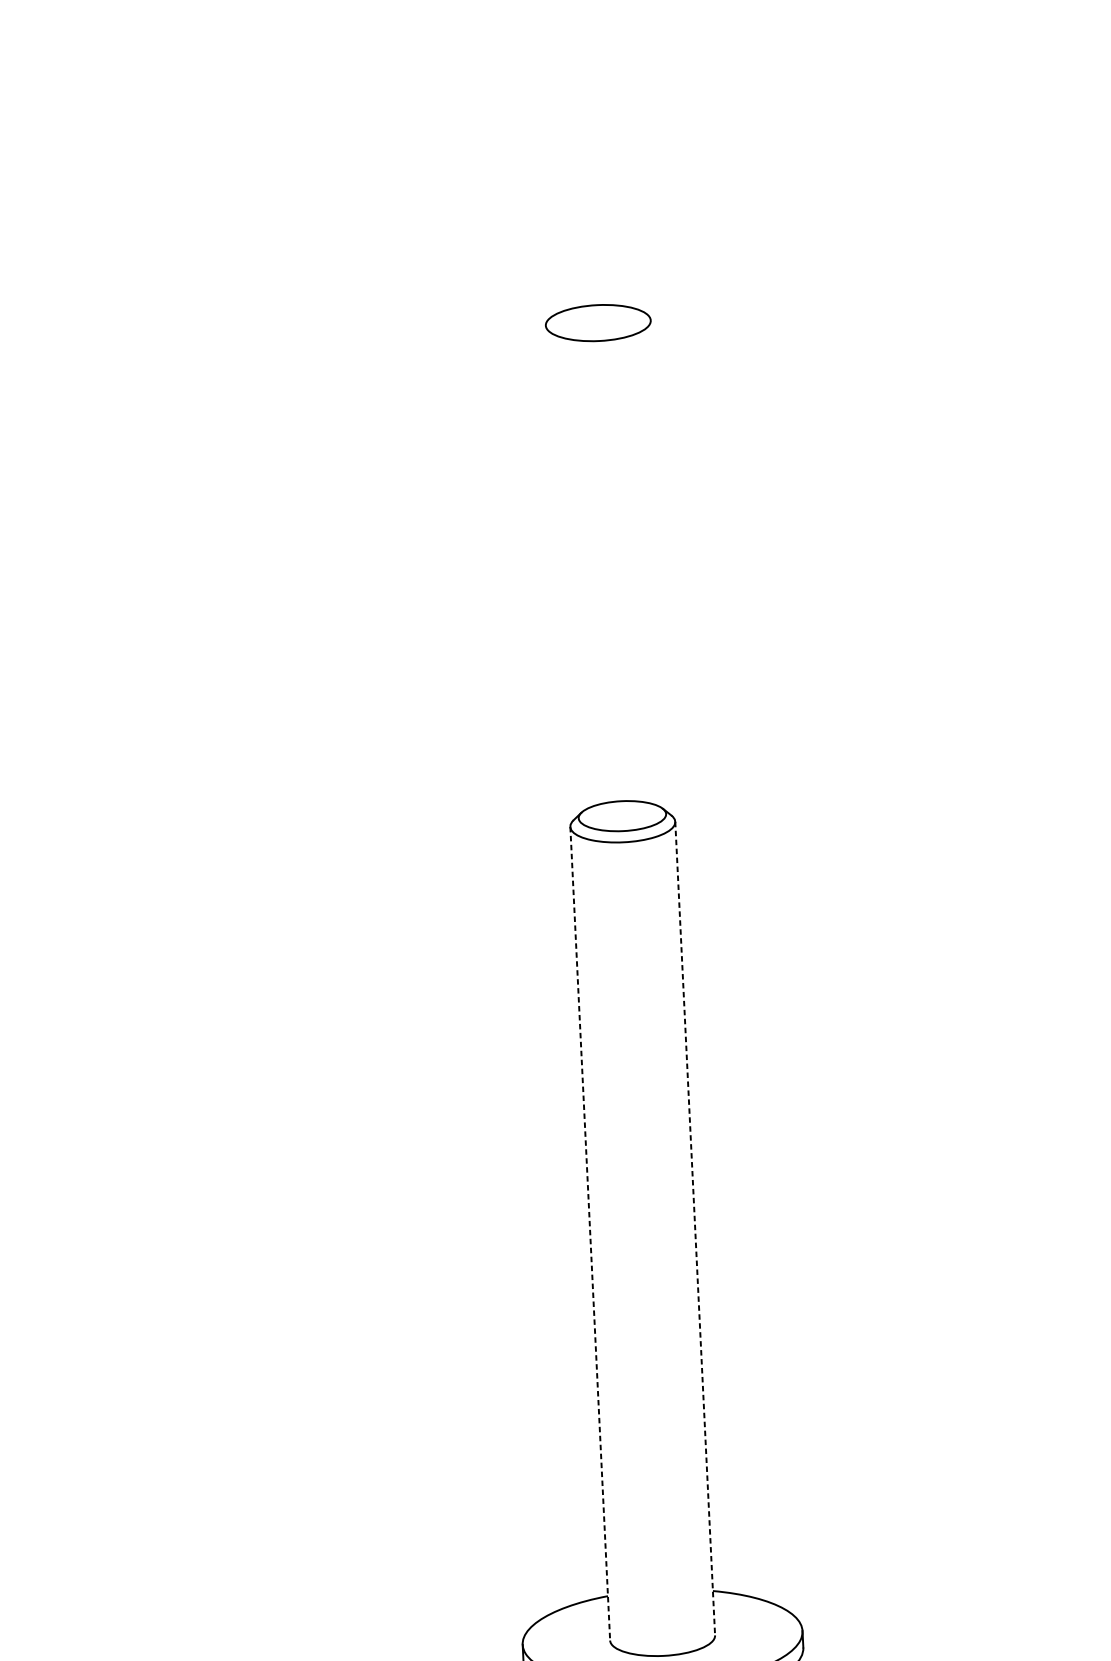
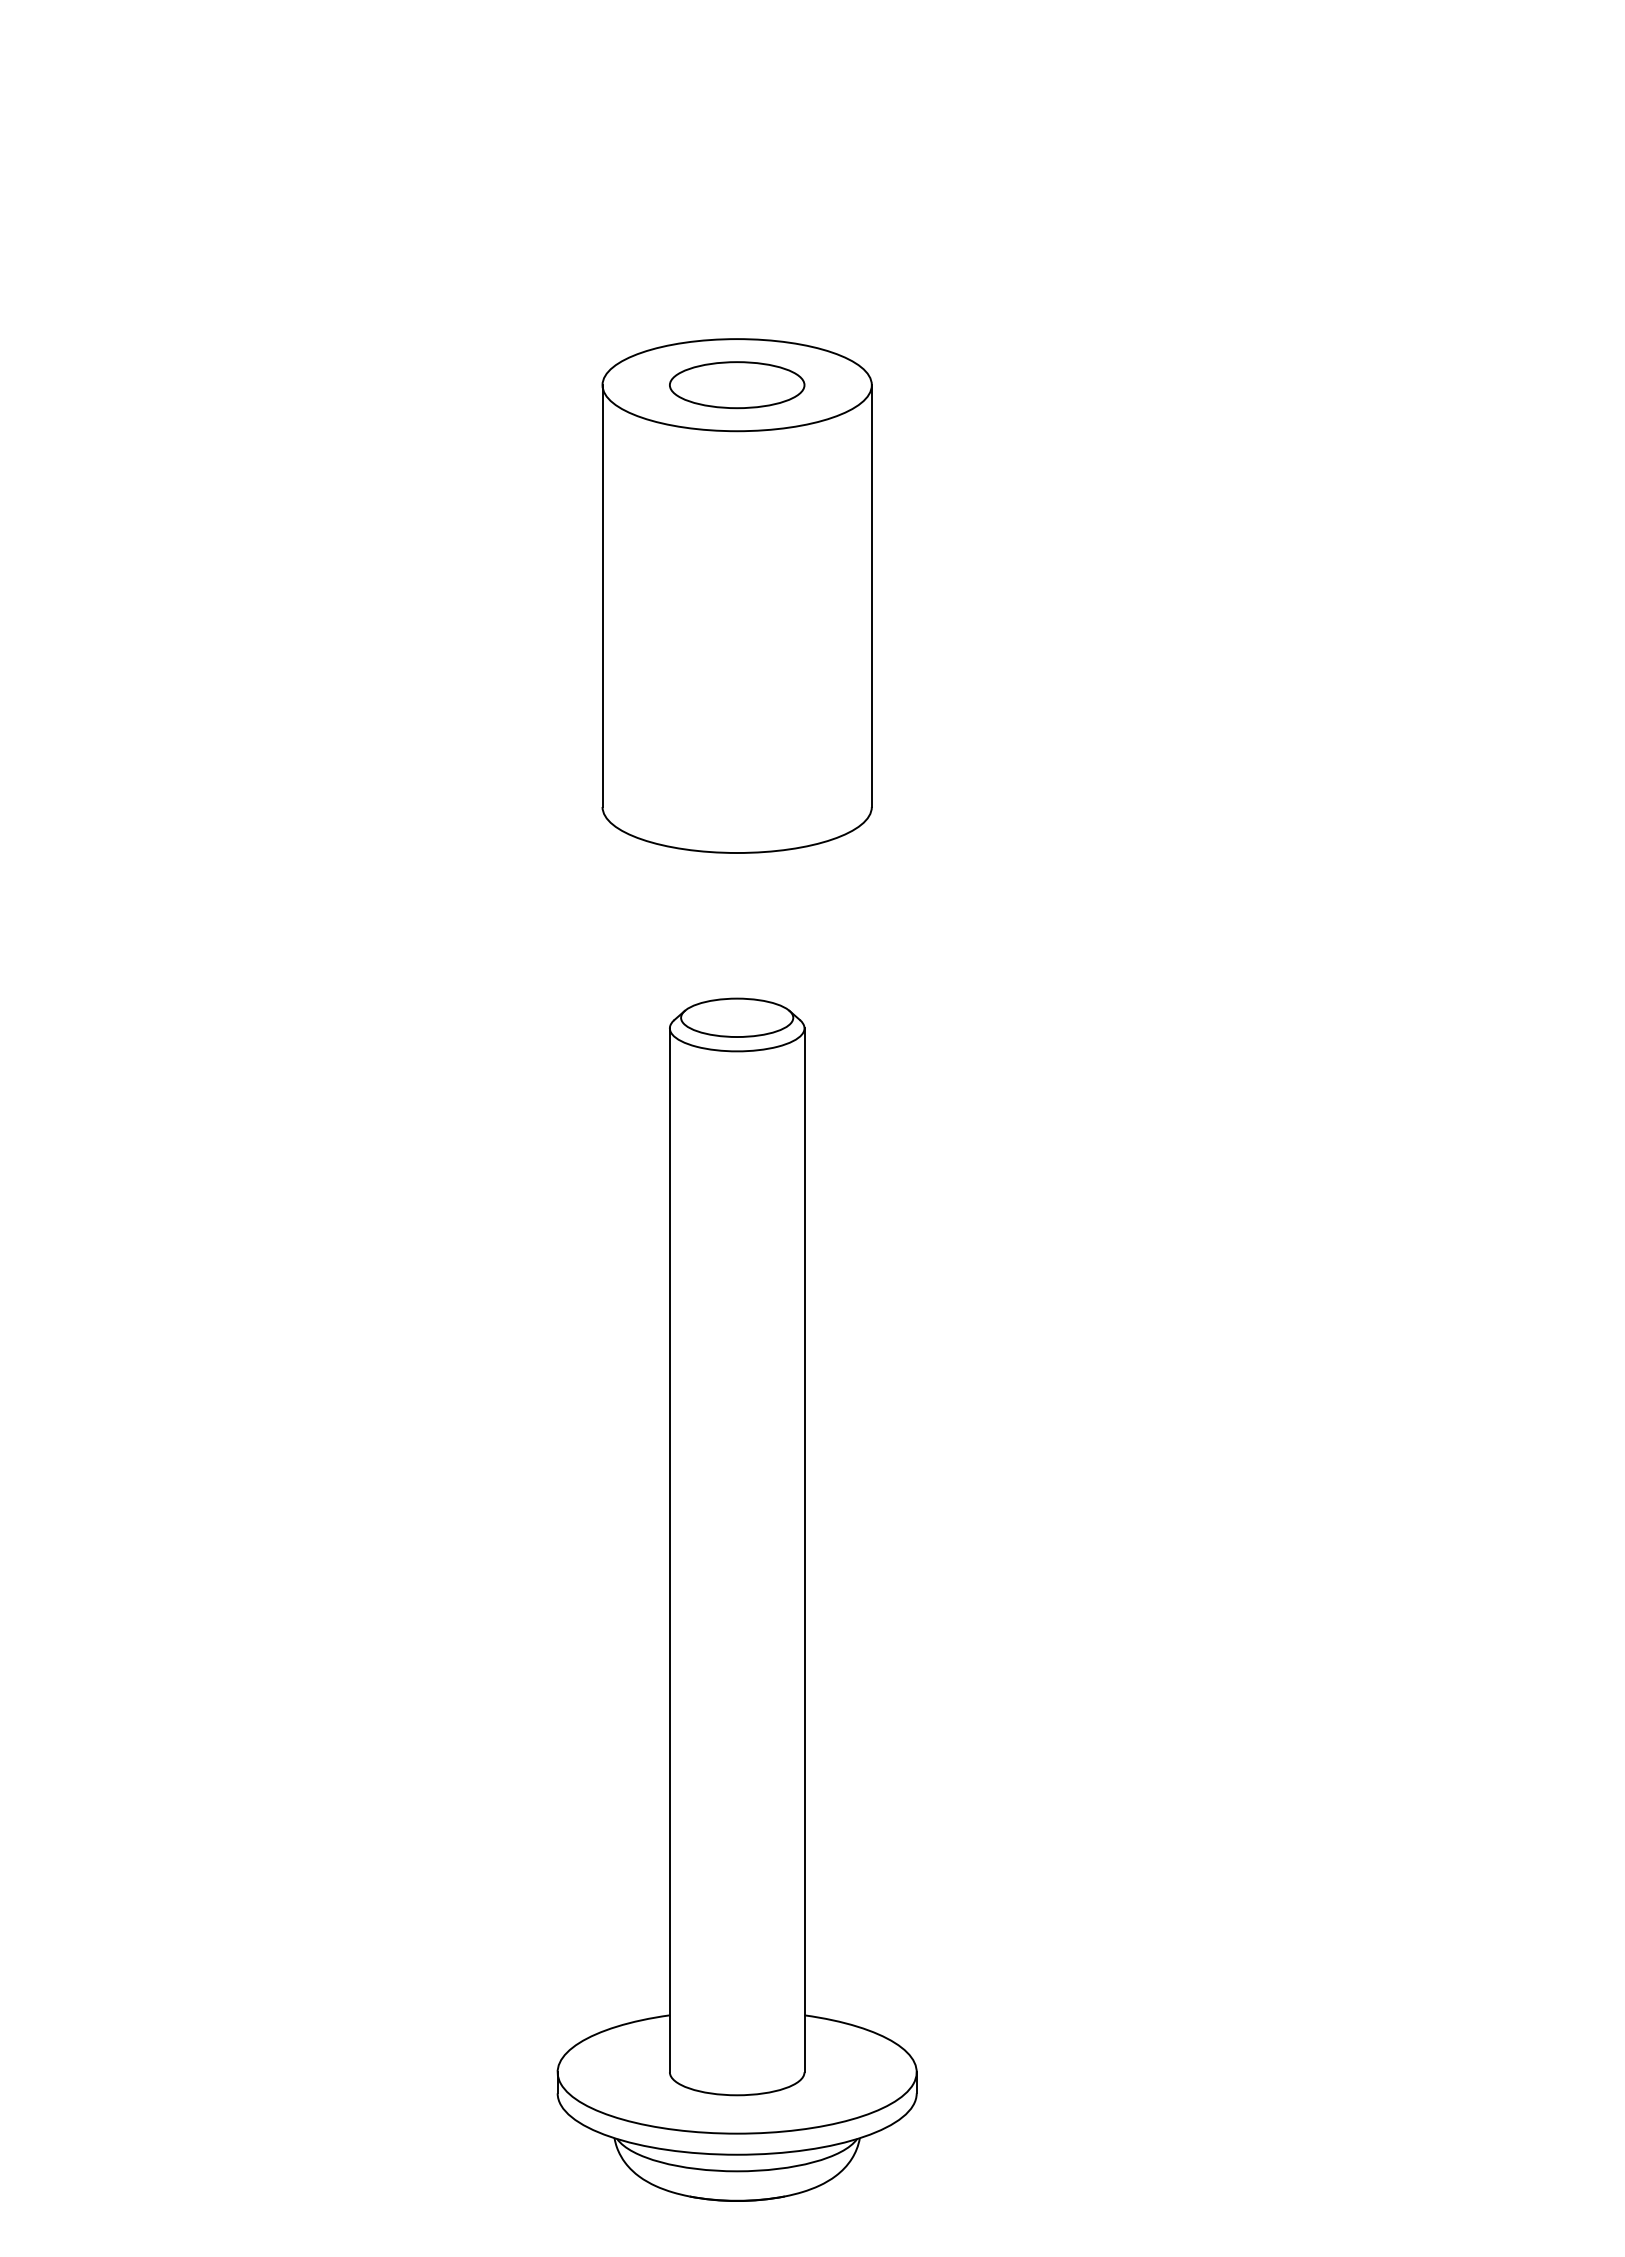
part: (605, 487) -> (736, 595), added
line: (695, 1228) -> (804, 1550), dashed -> solid
line: (589, 1233) -> (669, 1550), dashed -> solid

